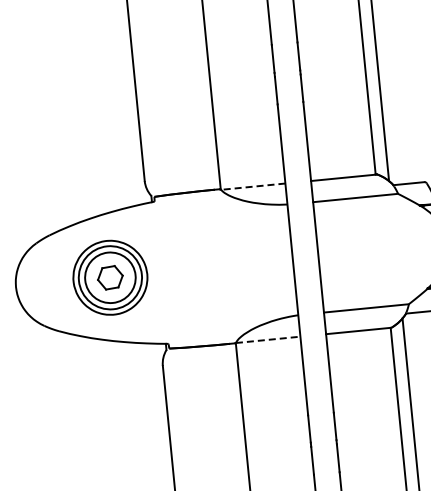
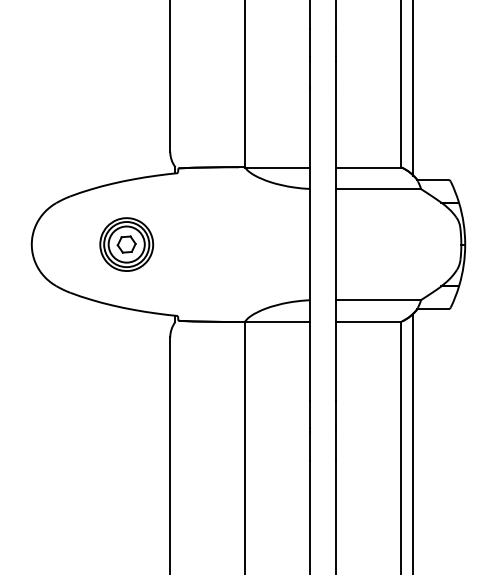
line: (253, 186) -> (277, 167), dashed -> solid
part: (110, 277) -> (126, 244), size x0.71
line: (269, 339) -> (278, 321), dashed -> solid

